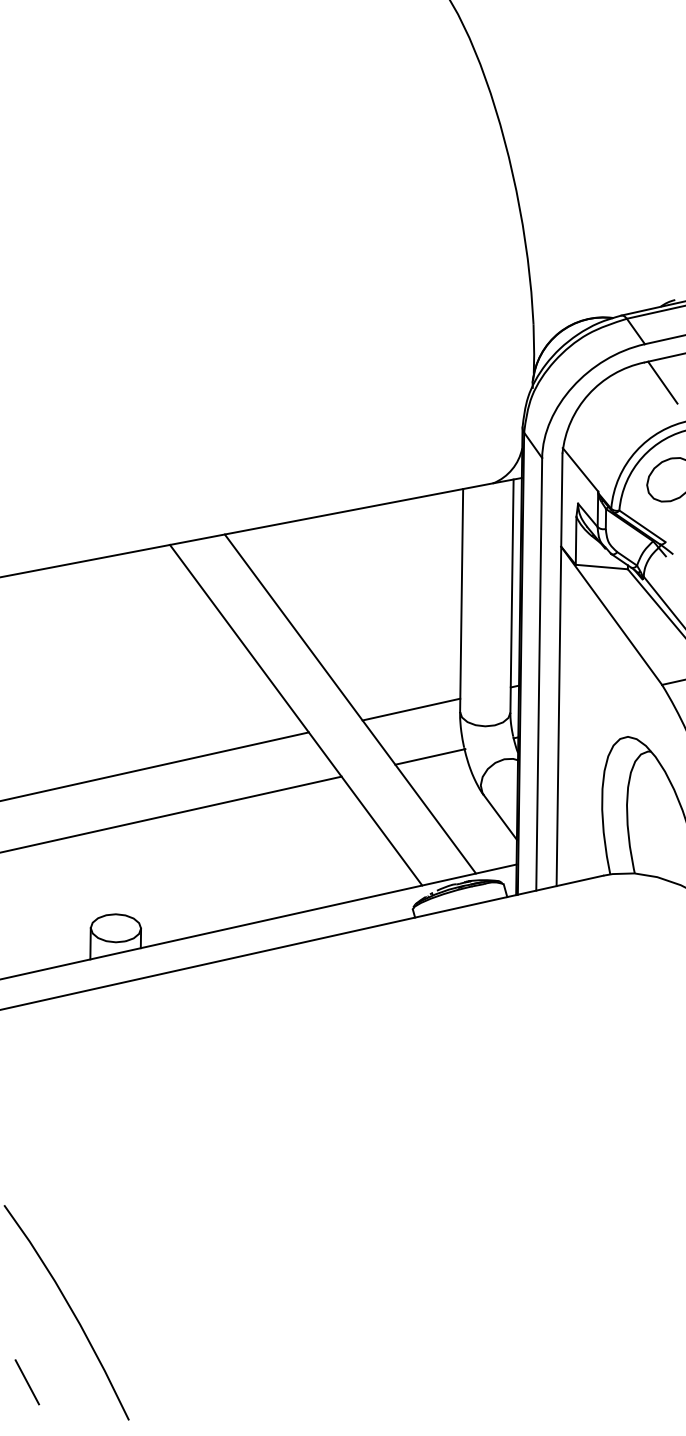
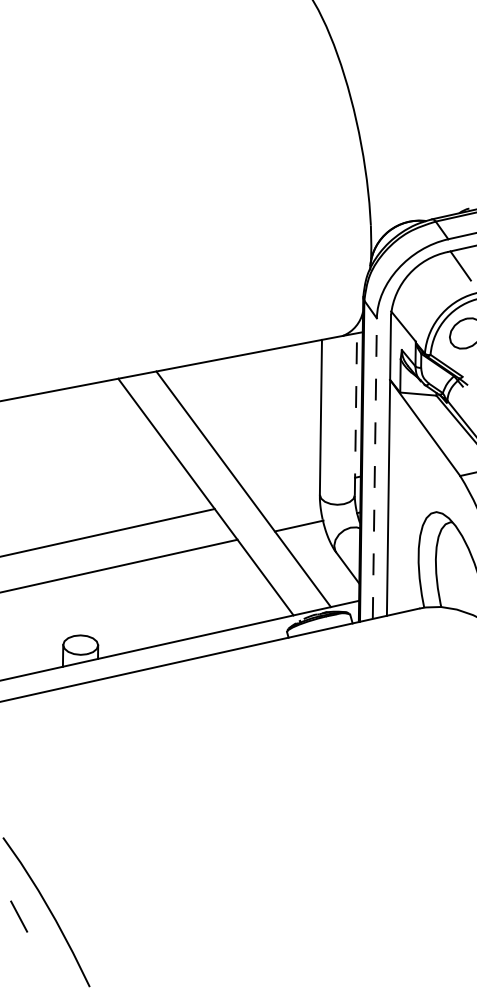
line: (511, 594) -> (355, 413), solid -> dashed
line: (538, 674) -> (374, 468), solid -> dashed
line: (412, 708) -> (286, 492), removed
line: (27, 1382) -> (19, 916), moved

